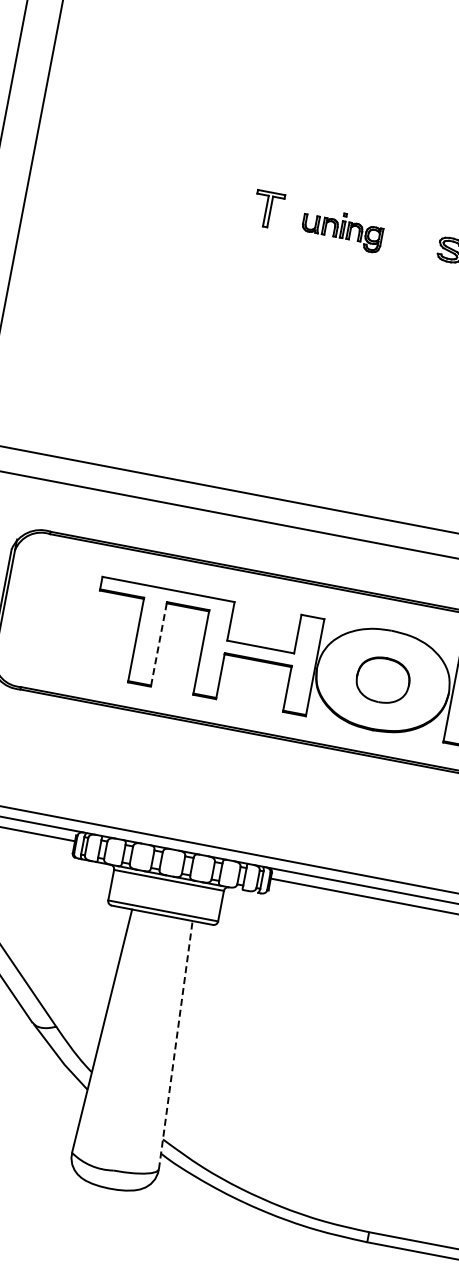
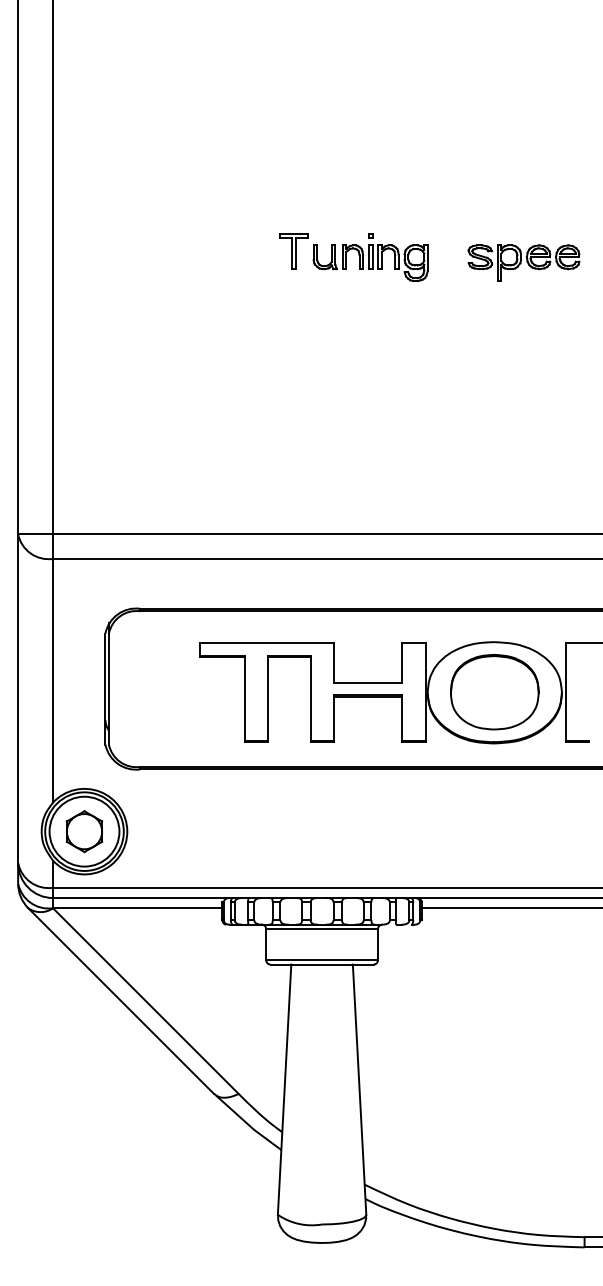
part: (342, 229) -> (370, 257), size x1.43
line: (158, 645) -> (267, 700), dashed -> solid
part: (382, 680) -> (494, 692), size x1.67
line: (175, 1044) -> (359, 1089), dashed -> solid

